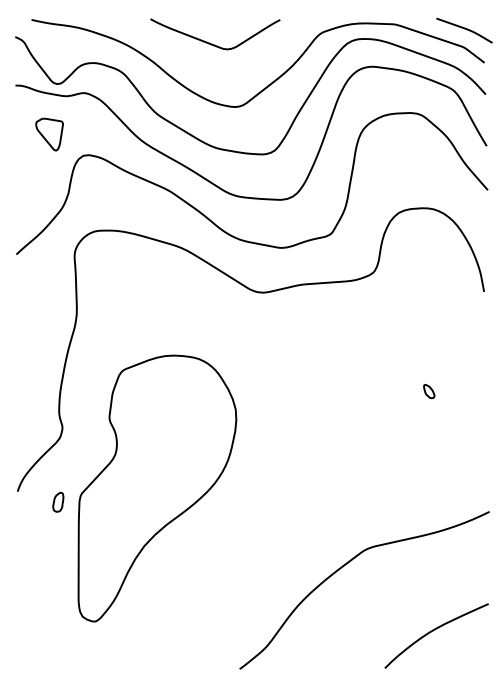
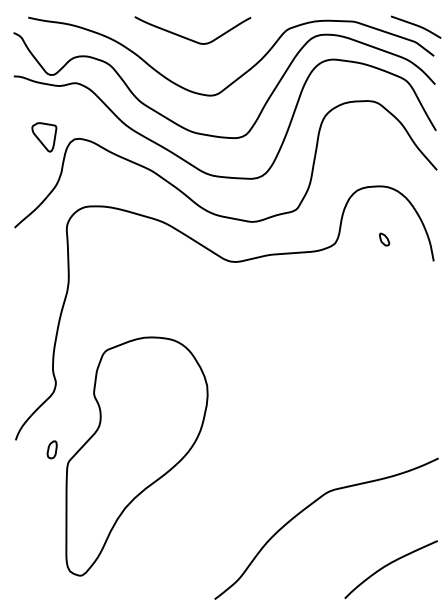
part: (49, 134) -> (44, 137), moved
part: (429, 391) -> (384, 239), moved
part: (156, 488) -> (136, 456), moved

